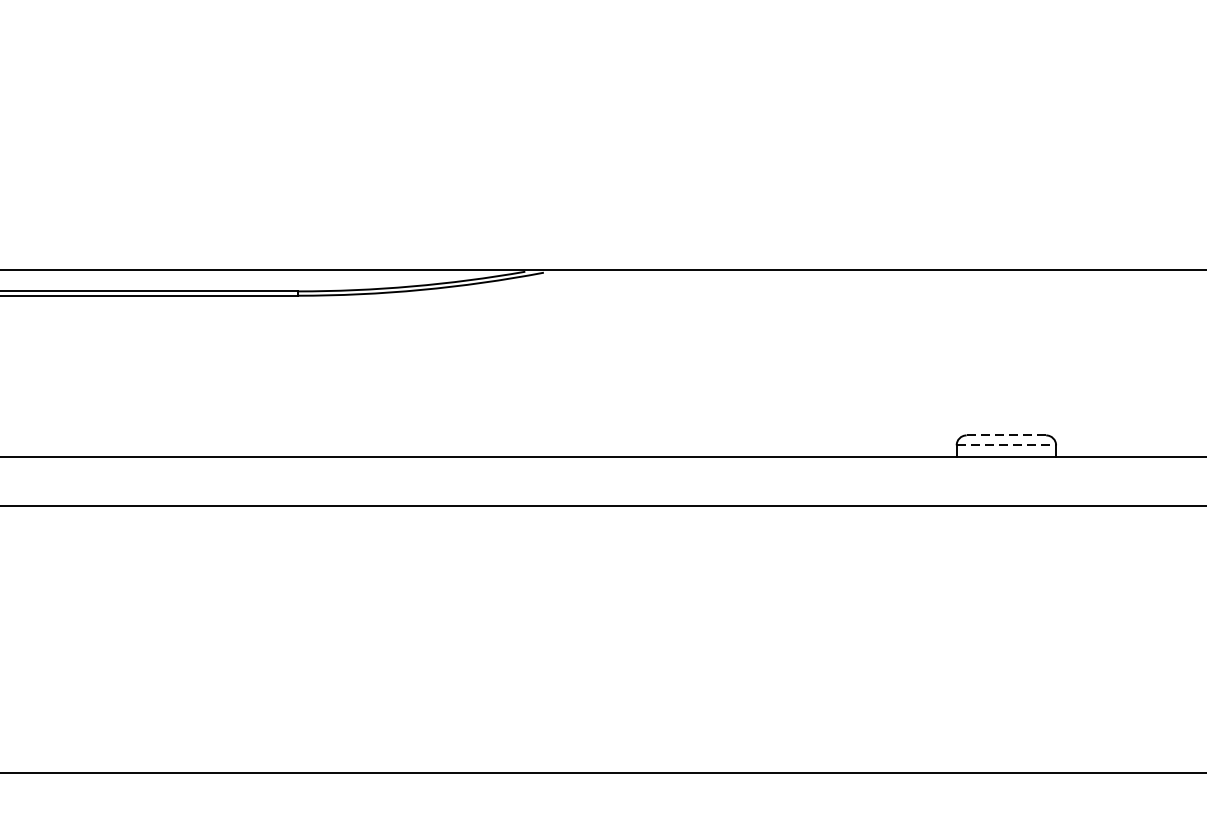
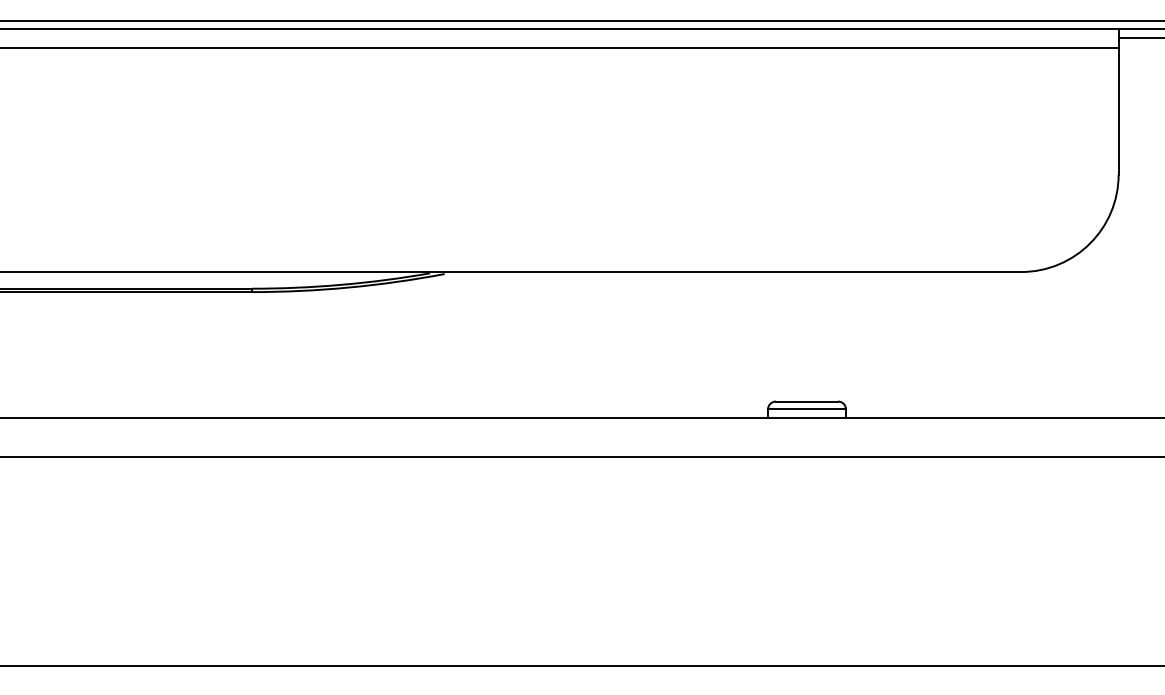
line: (1006, 435) -> (807, 401), dashed -> solid
line: (1006, 445) -> (807, 409), dashed -> solid

